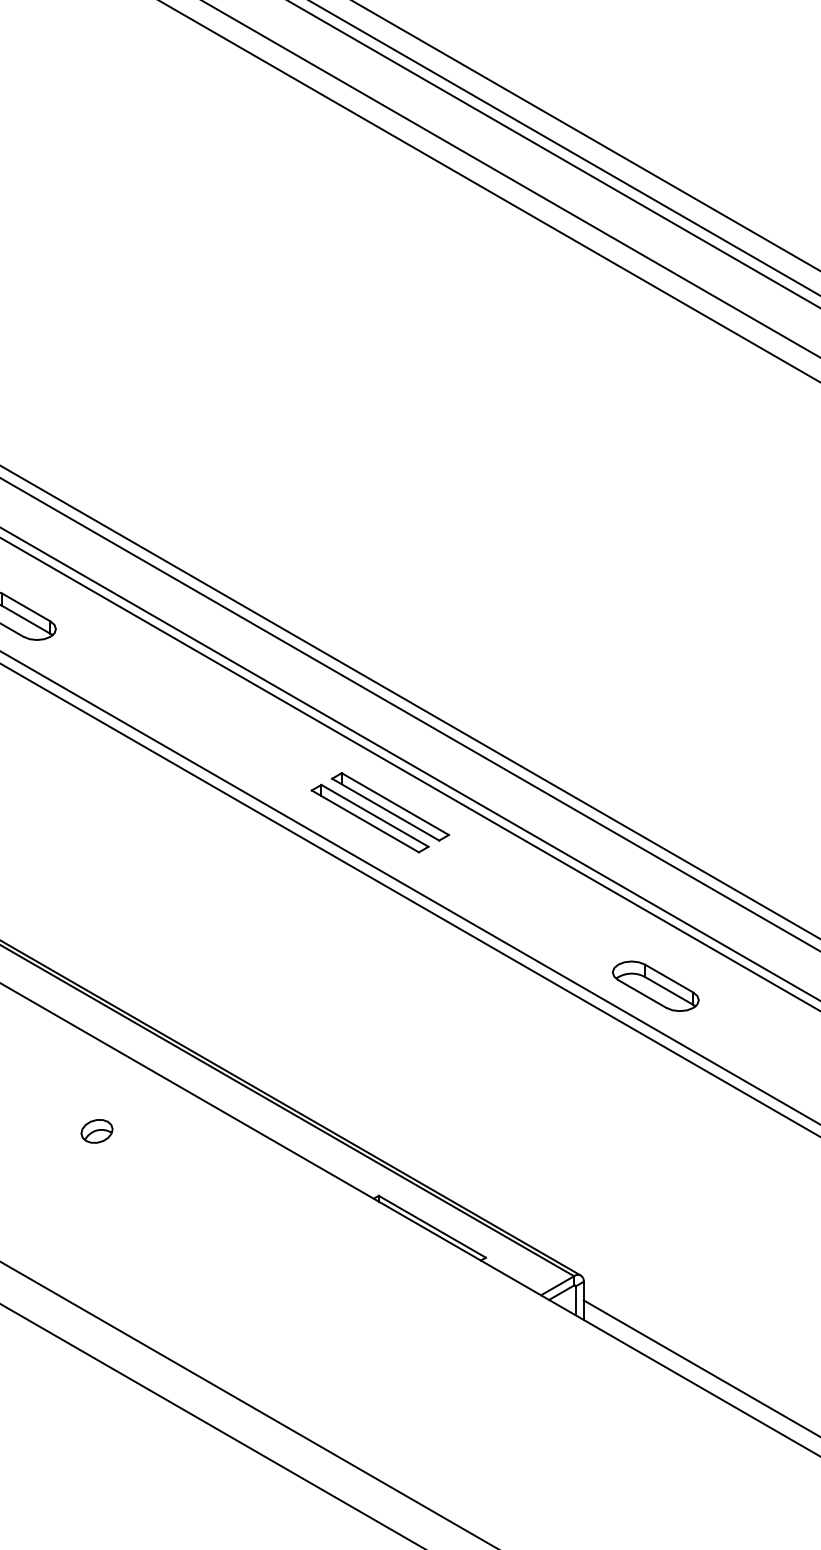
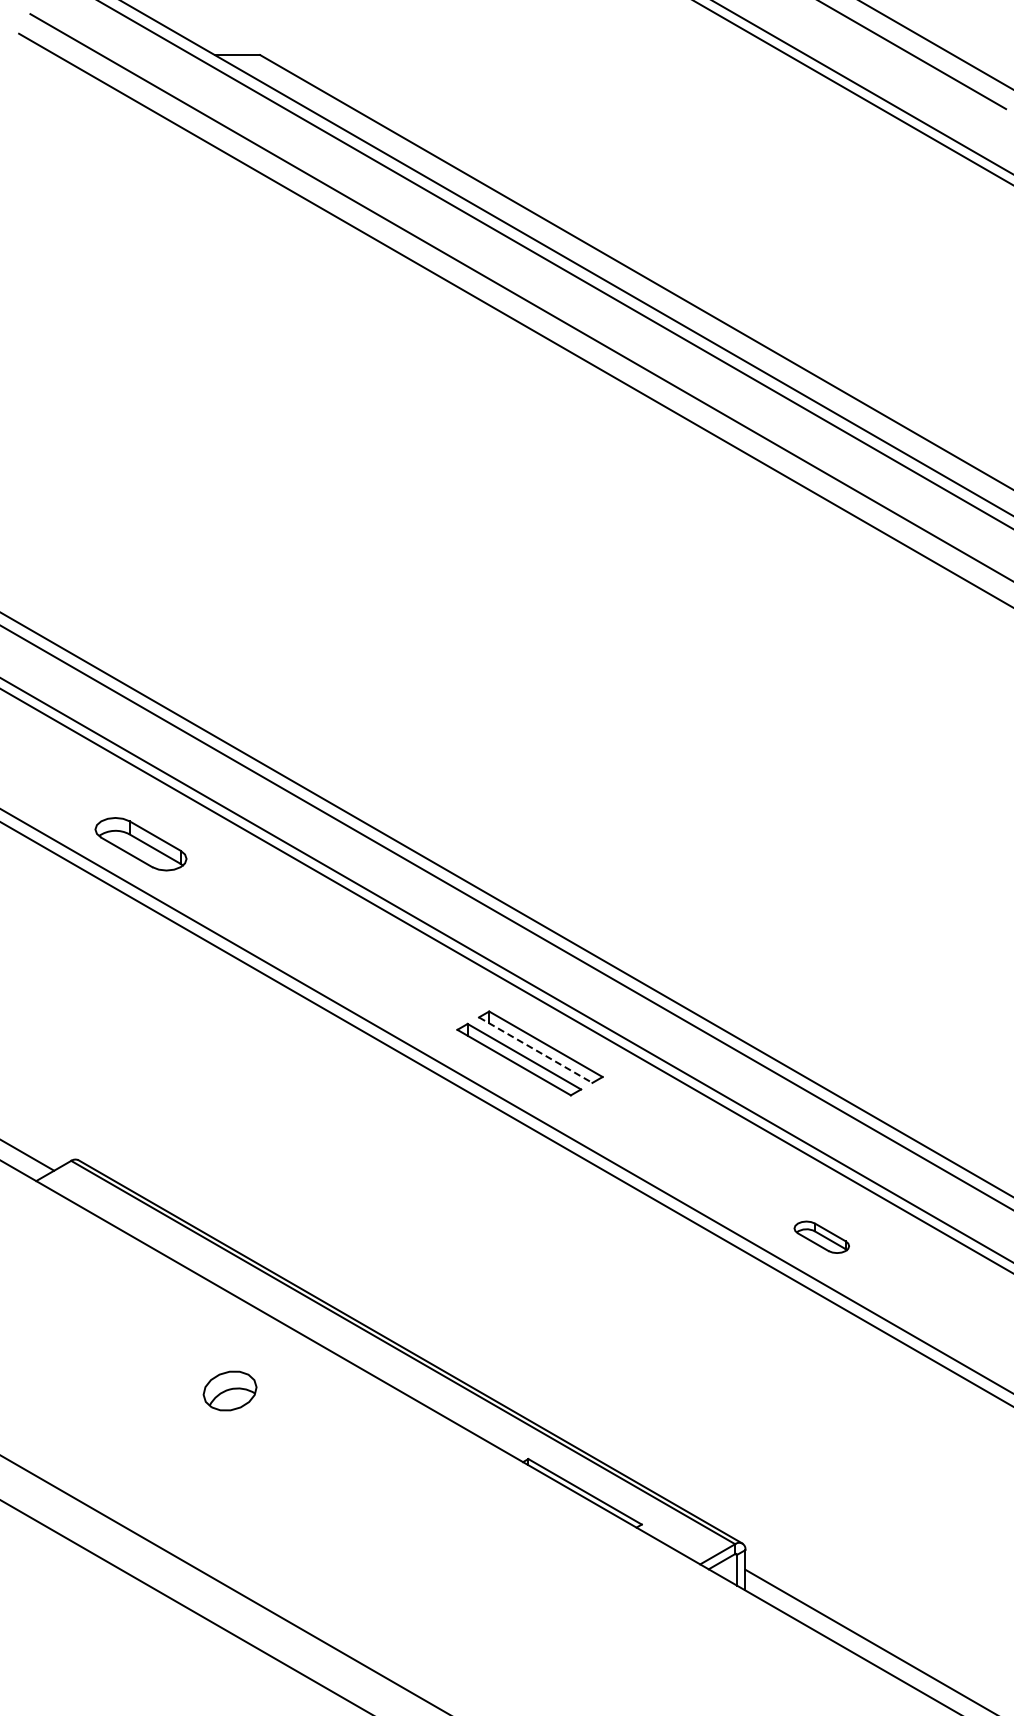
line: (386, 809) -> (536, 1050), solid -> dashed
part: (655, 986) -> (821, 1237), size x0.6
part: (96, 1131) -> (229, 1390), size x1.6

